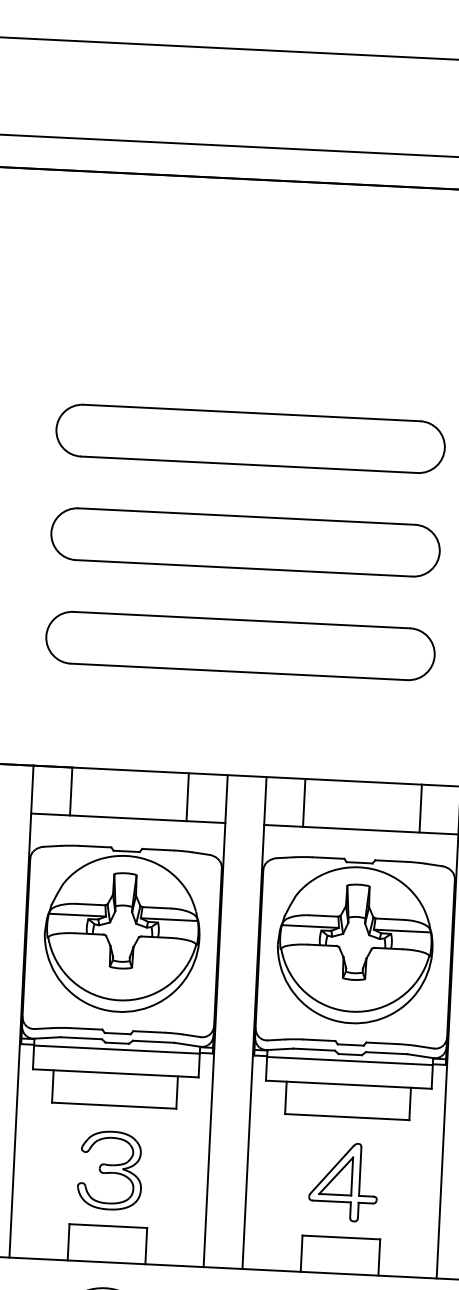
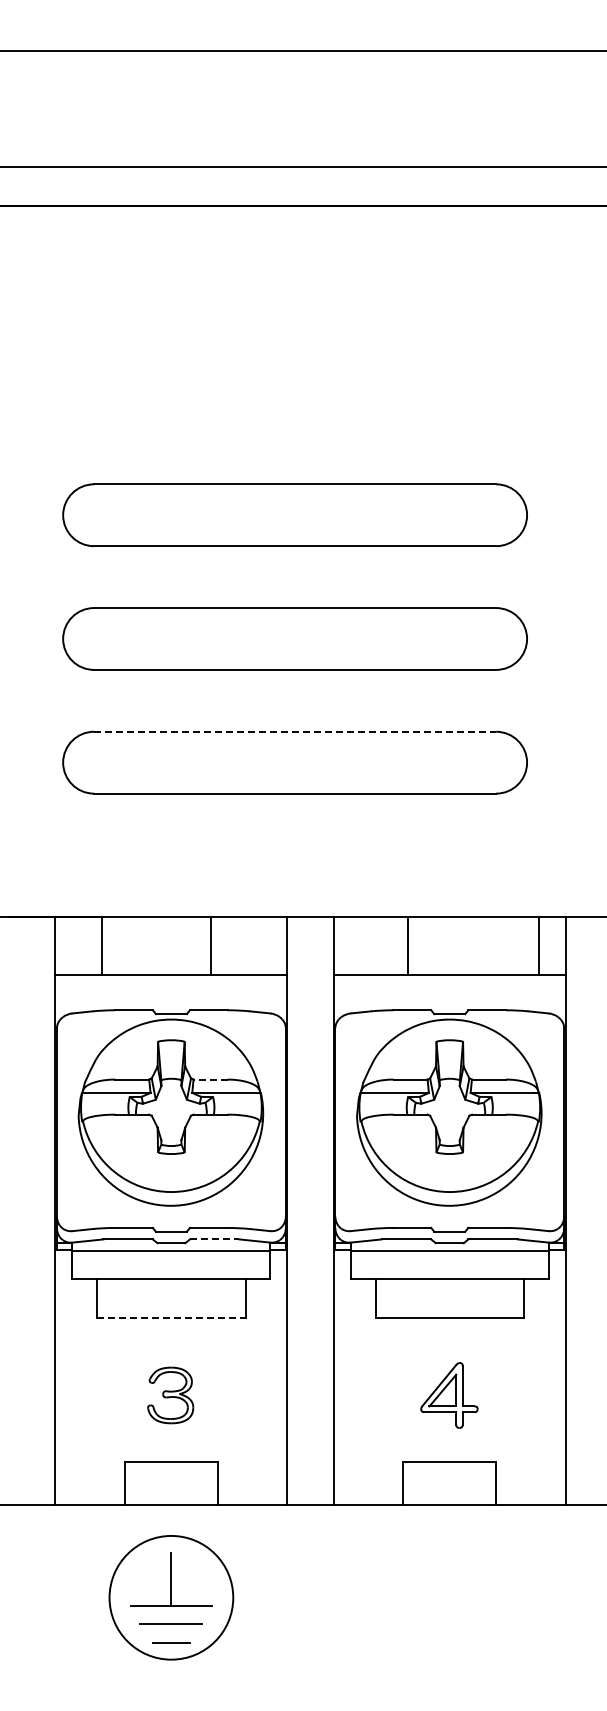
line: (242, 619) -> (295, 731), solid -> dashed
line: (188, 796) -> (211, 945), moved
line: (304, 802) -> (408, 945), moved
line: (420, 808) -> (539, 945), moved
line: (156, 907) -> (210, 1079), solid -> dashed
line: (153, 1041) -> (214, 1239), solid -> dashed
line: (114, 1105) -> (171, 1317), solid -> dashed
part: (110, 1170) -> (170, 1395), size x0.6
part: (343, 1182) -> (449, 1395), size x0.7

